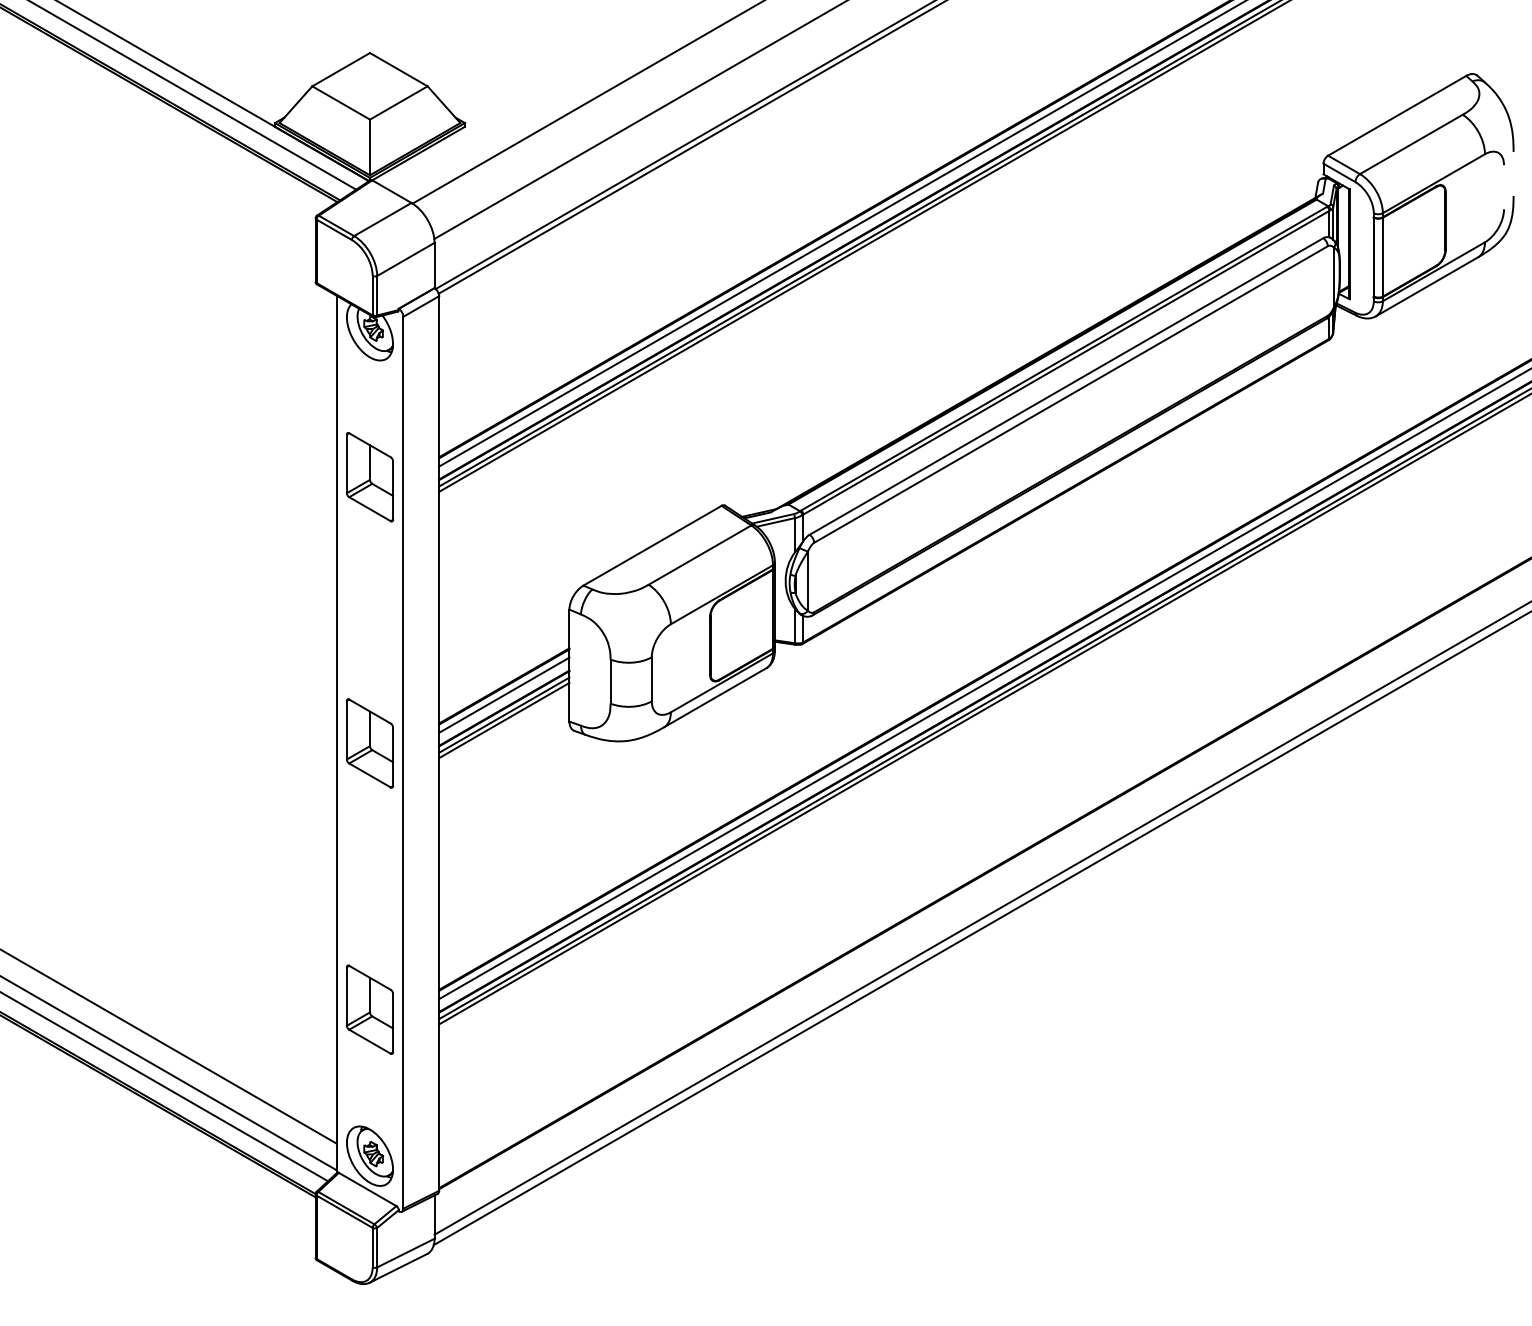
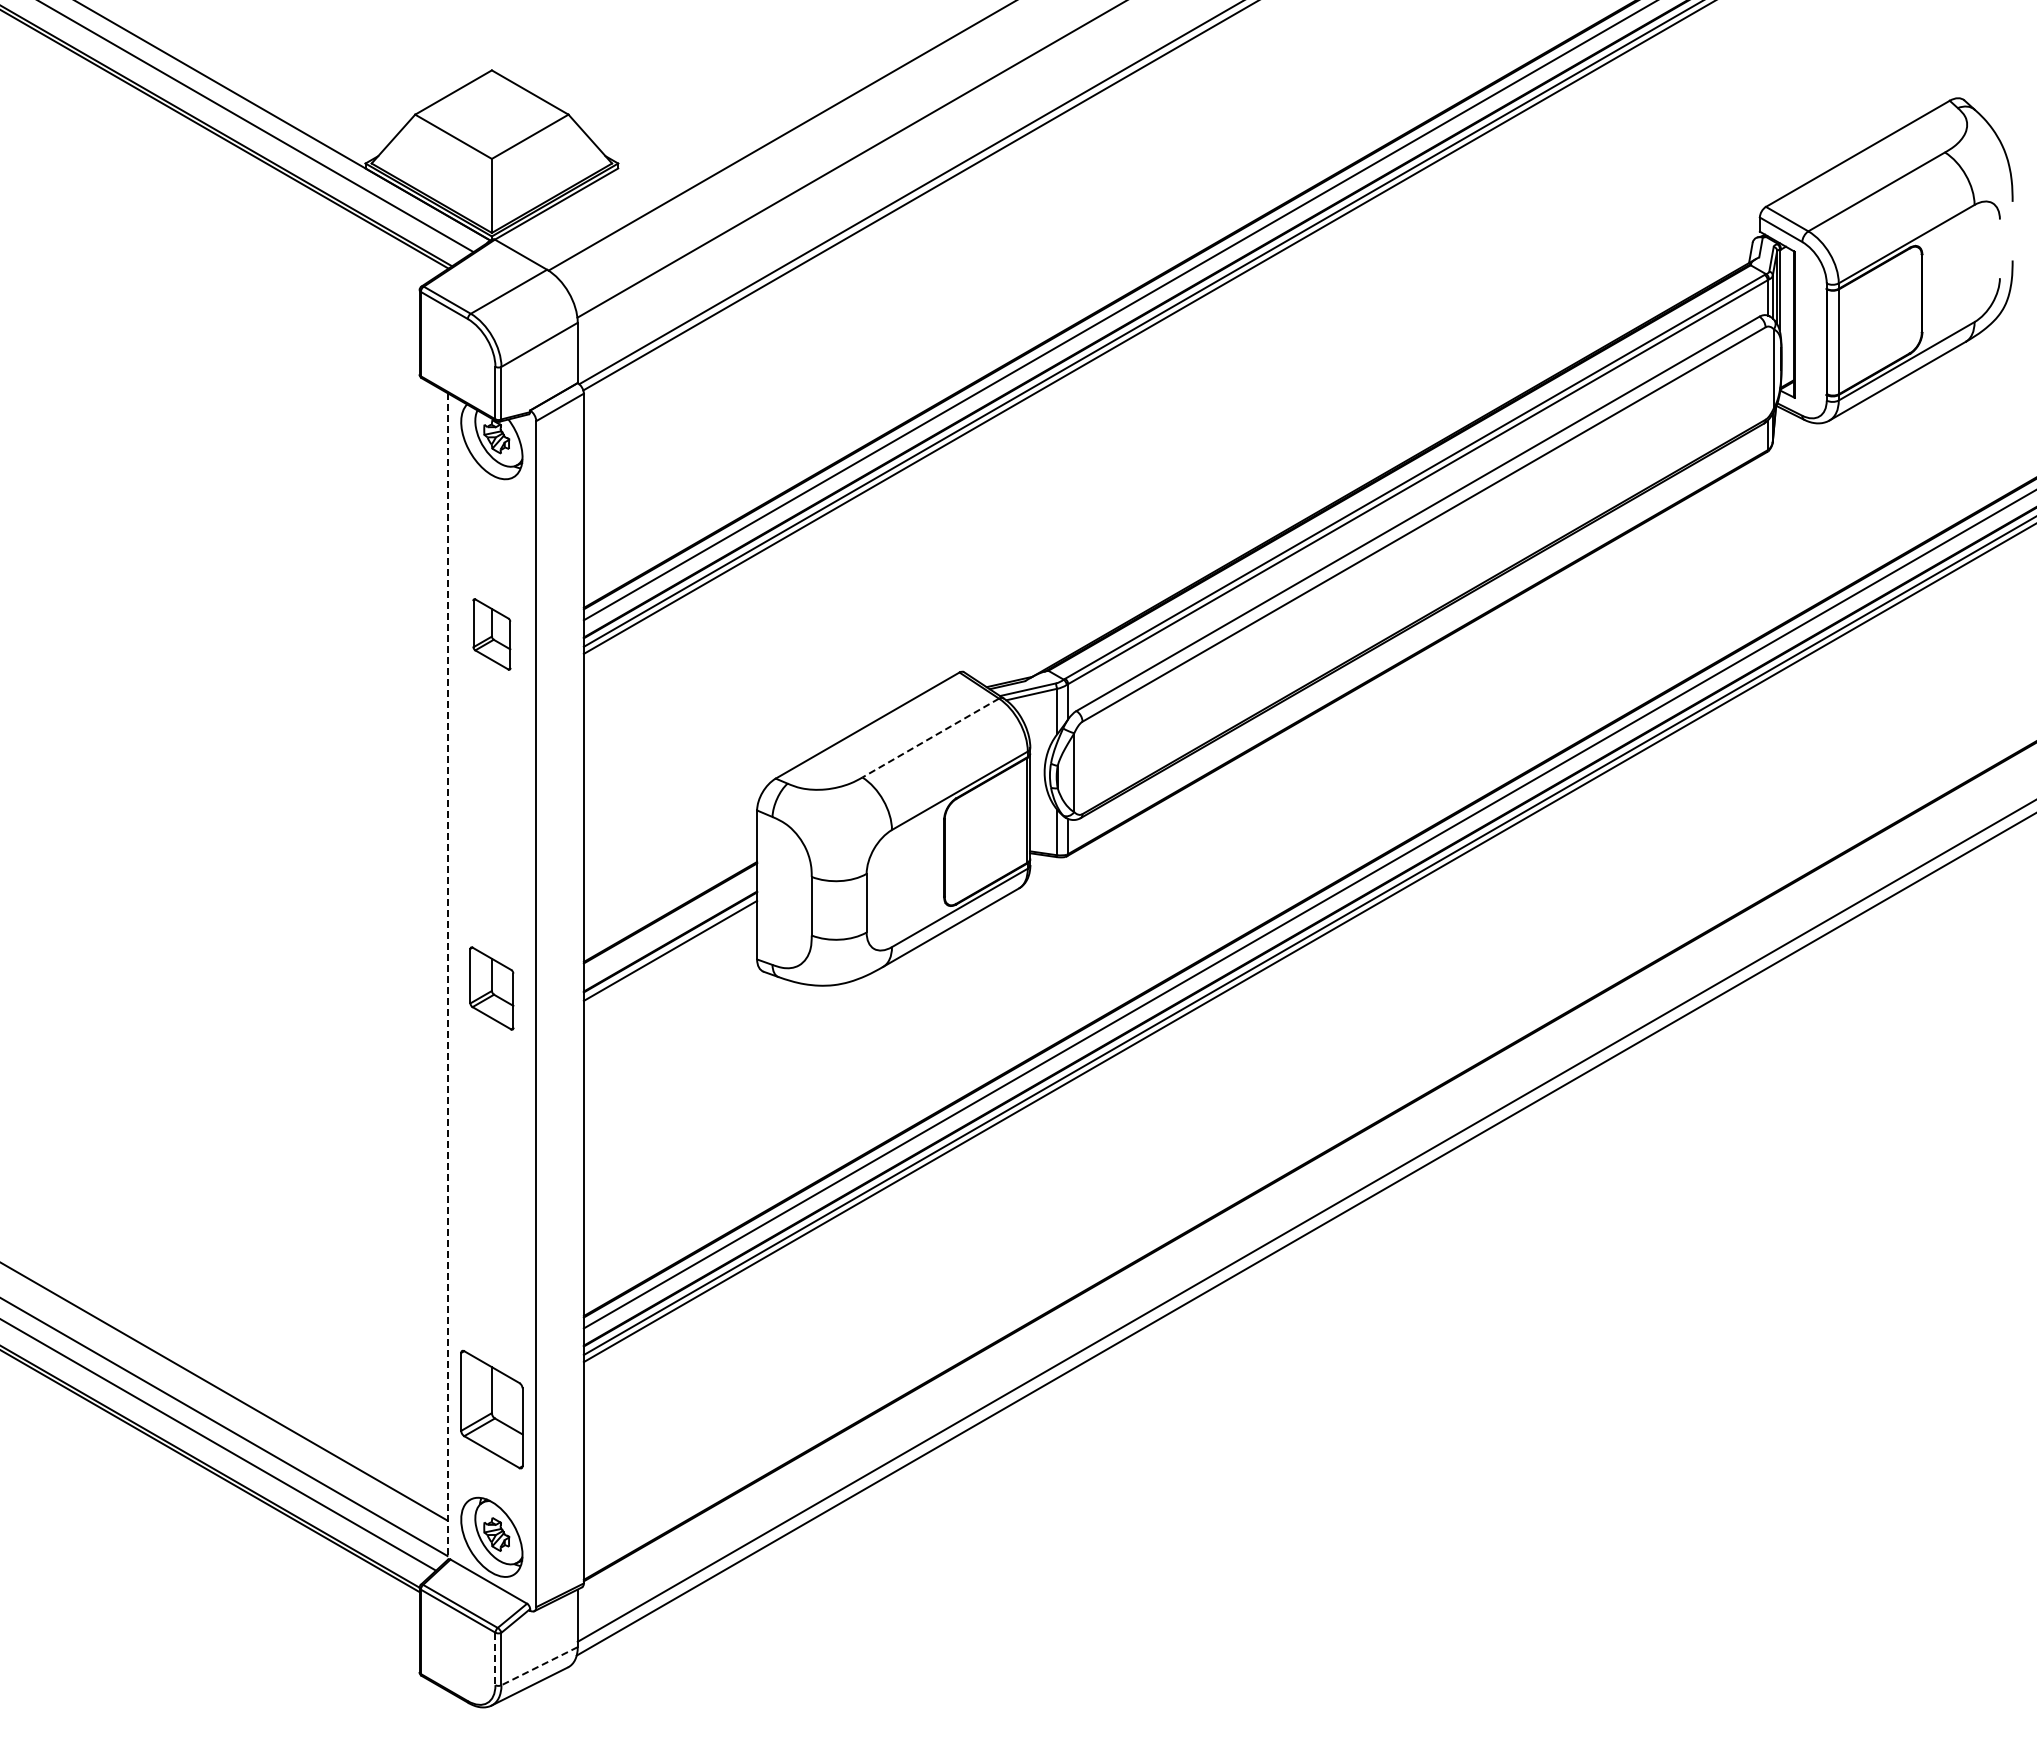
part: (369, 477) -> (491, 634), size x0.6
line: (699, 555) -> (930, 738), solid -> dashed
line: (504, 695) -> (670, 924), removed
line: (504, 720) -> (670, 957), removed
line: (336, 734) -> (447, 976), solid -> dashed
part: (369, 743) -> (491, 988), size x0.7
part: (369, 1009) -> (491, 1409), moved
line: (372, 1248) -> (495, 1659), solid -> dashed
line: (405, 1253) -> (539, 1666), solid -> dashed

